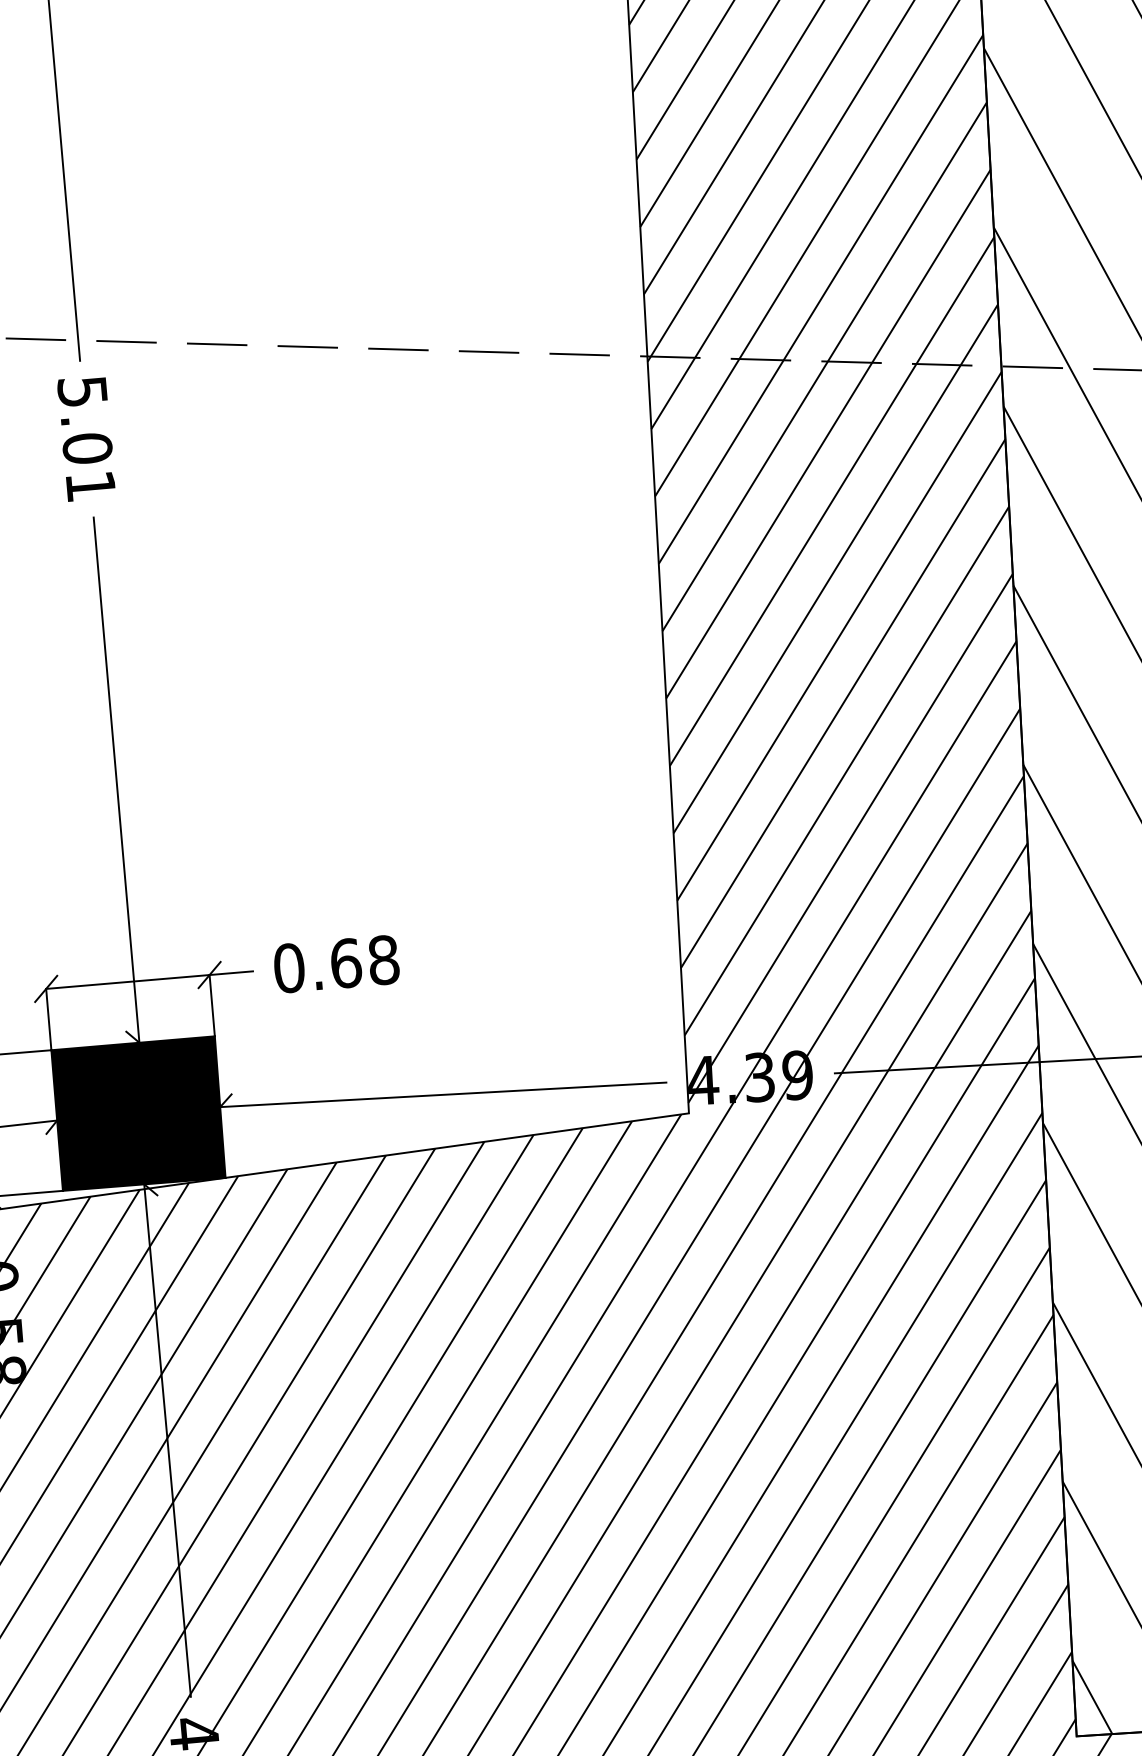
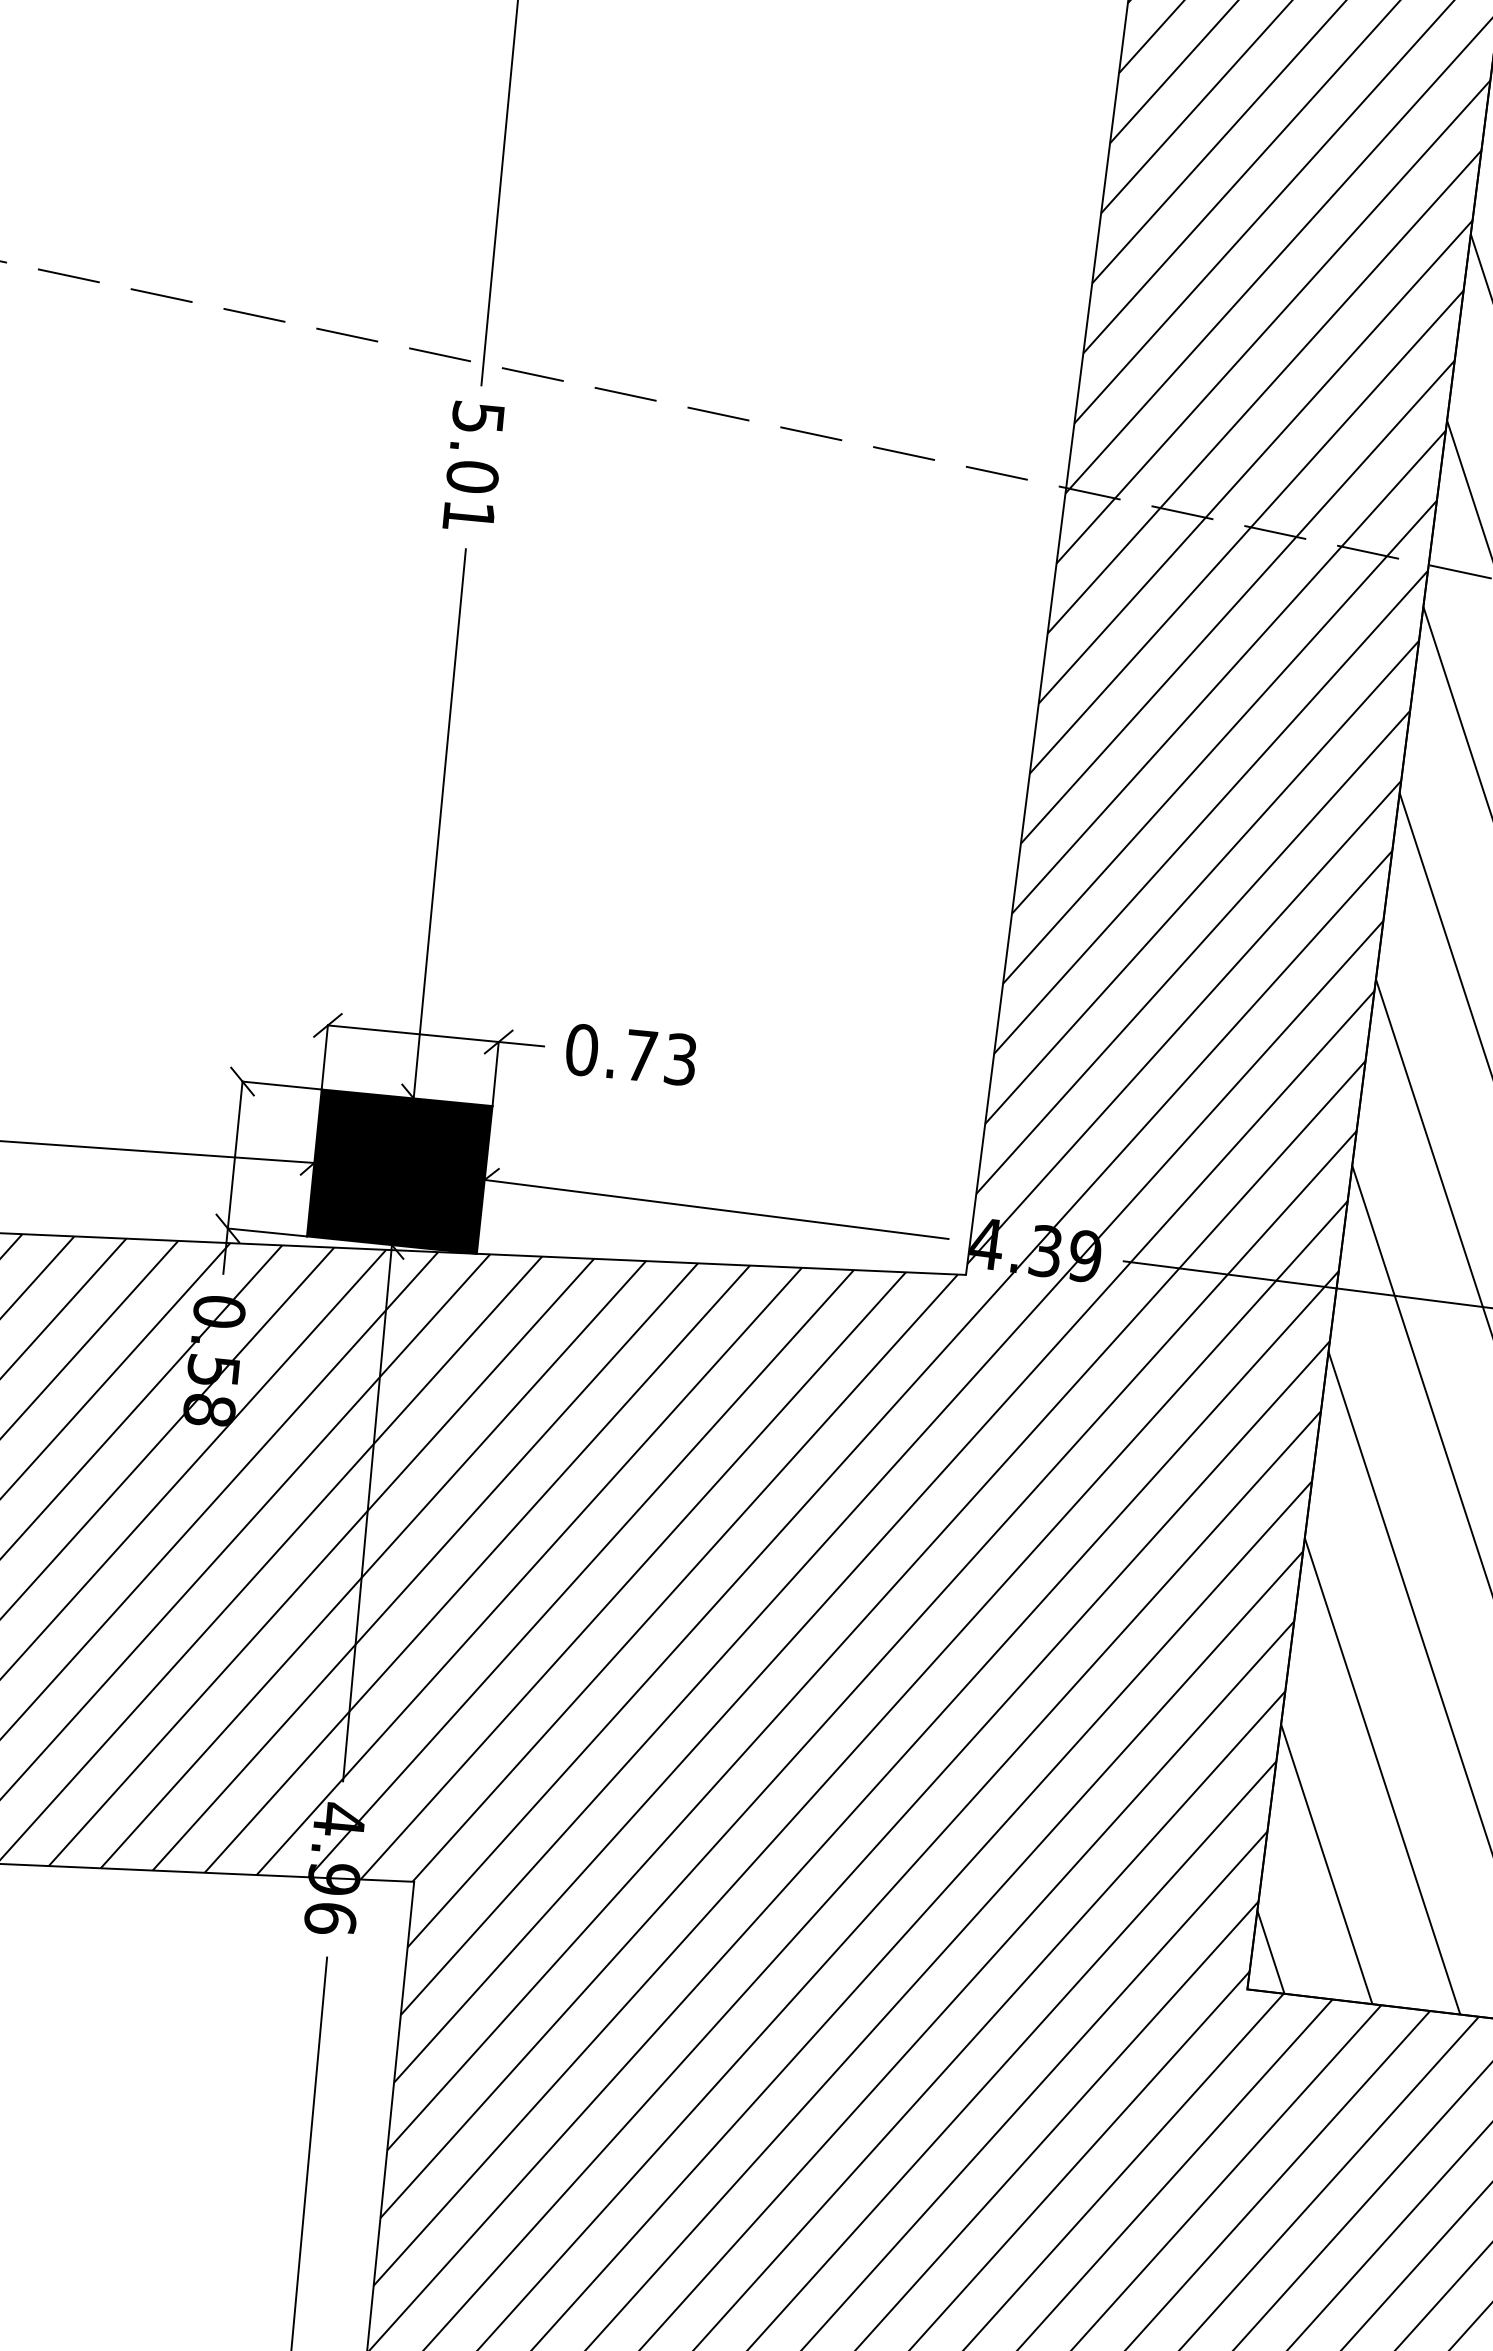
text: (364, 961) -> (660, 1057), 0.68 -> 0.73

